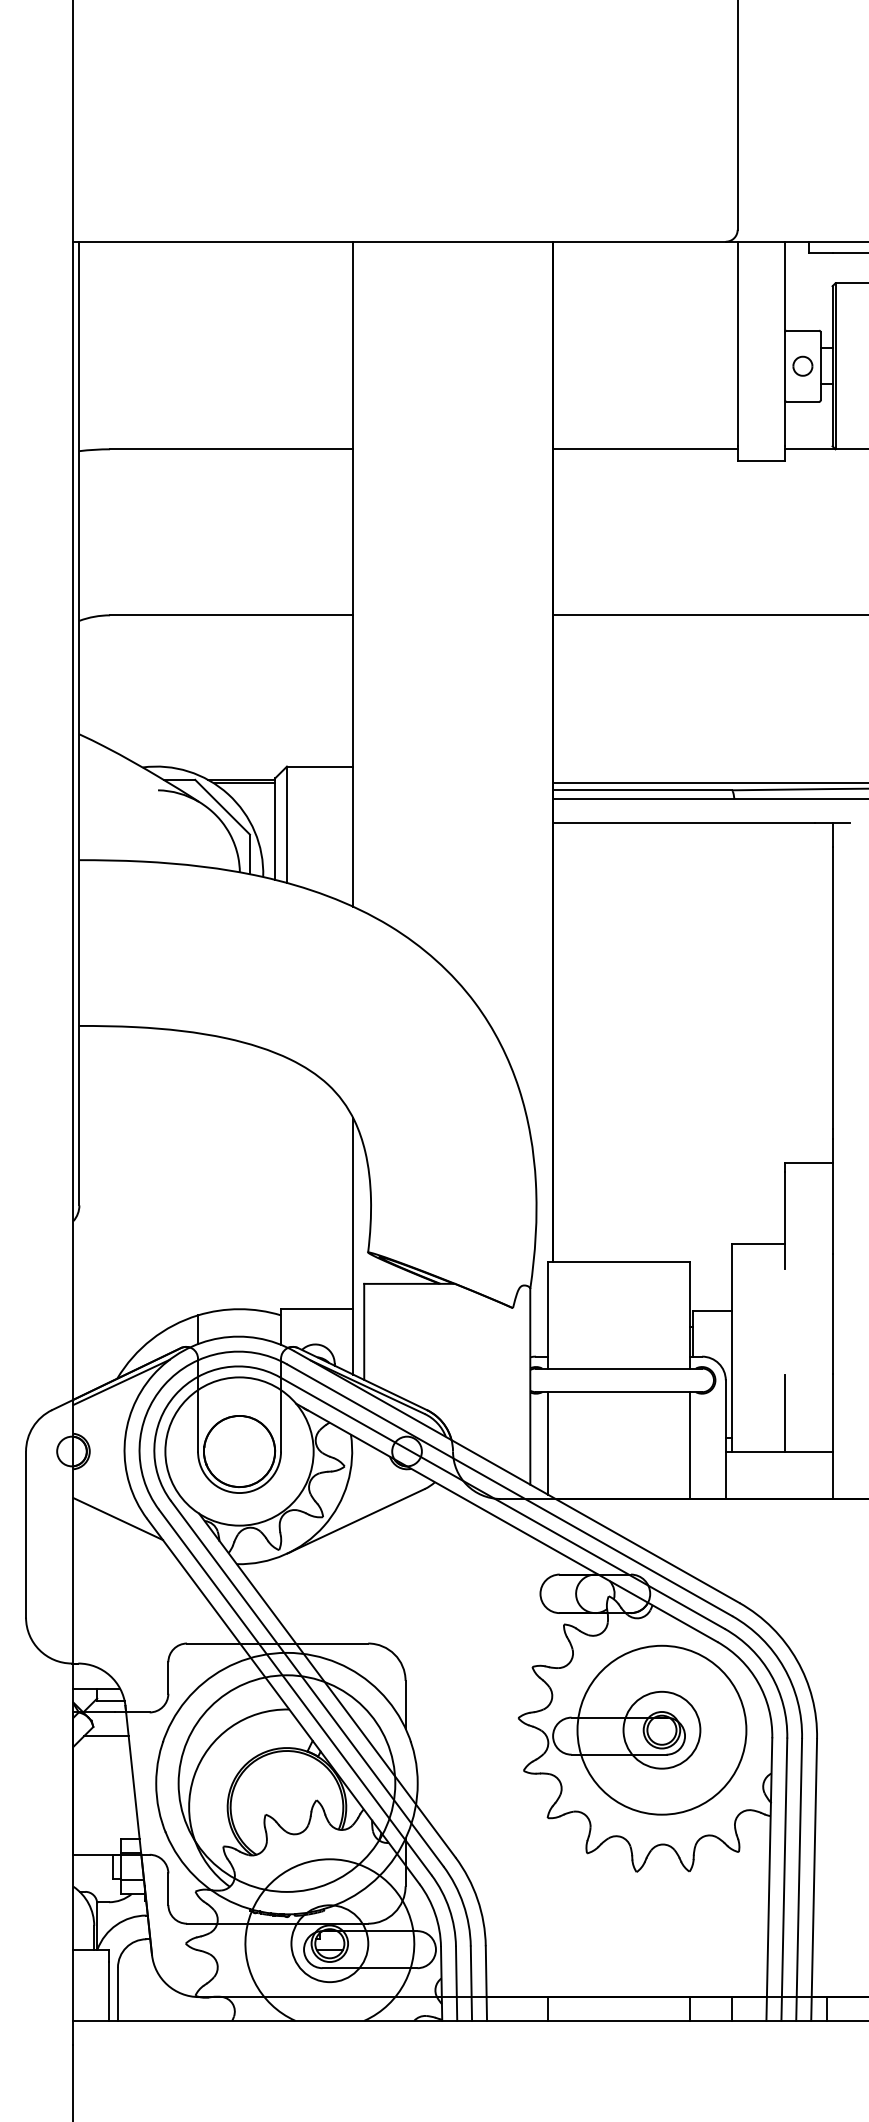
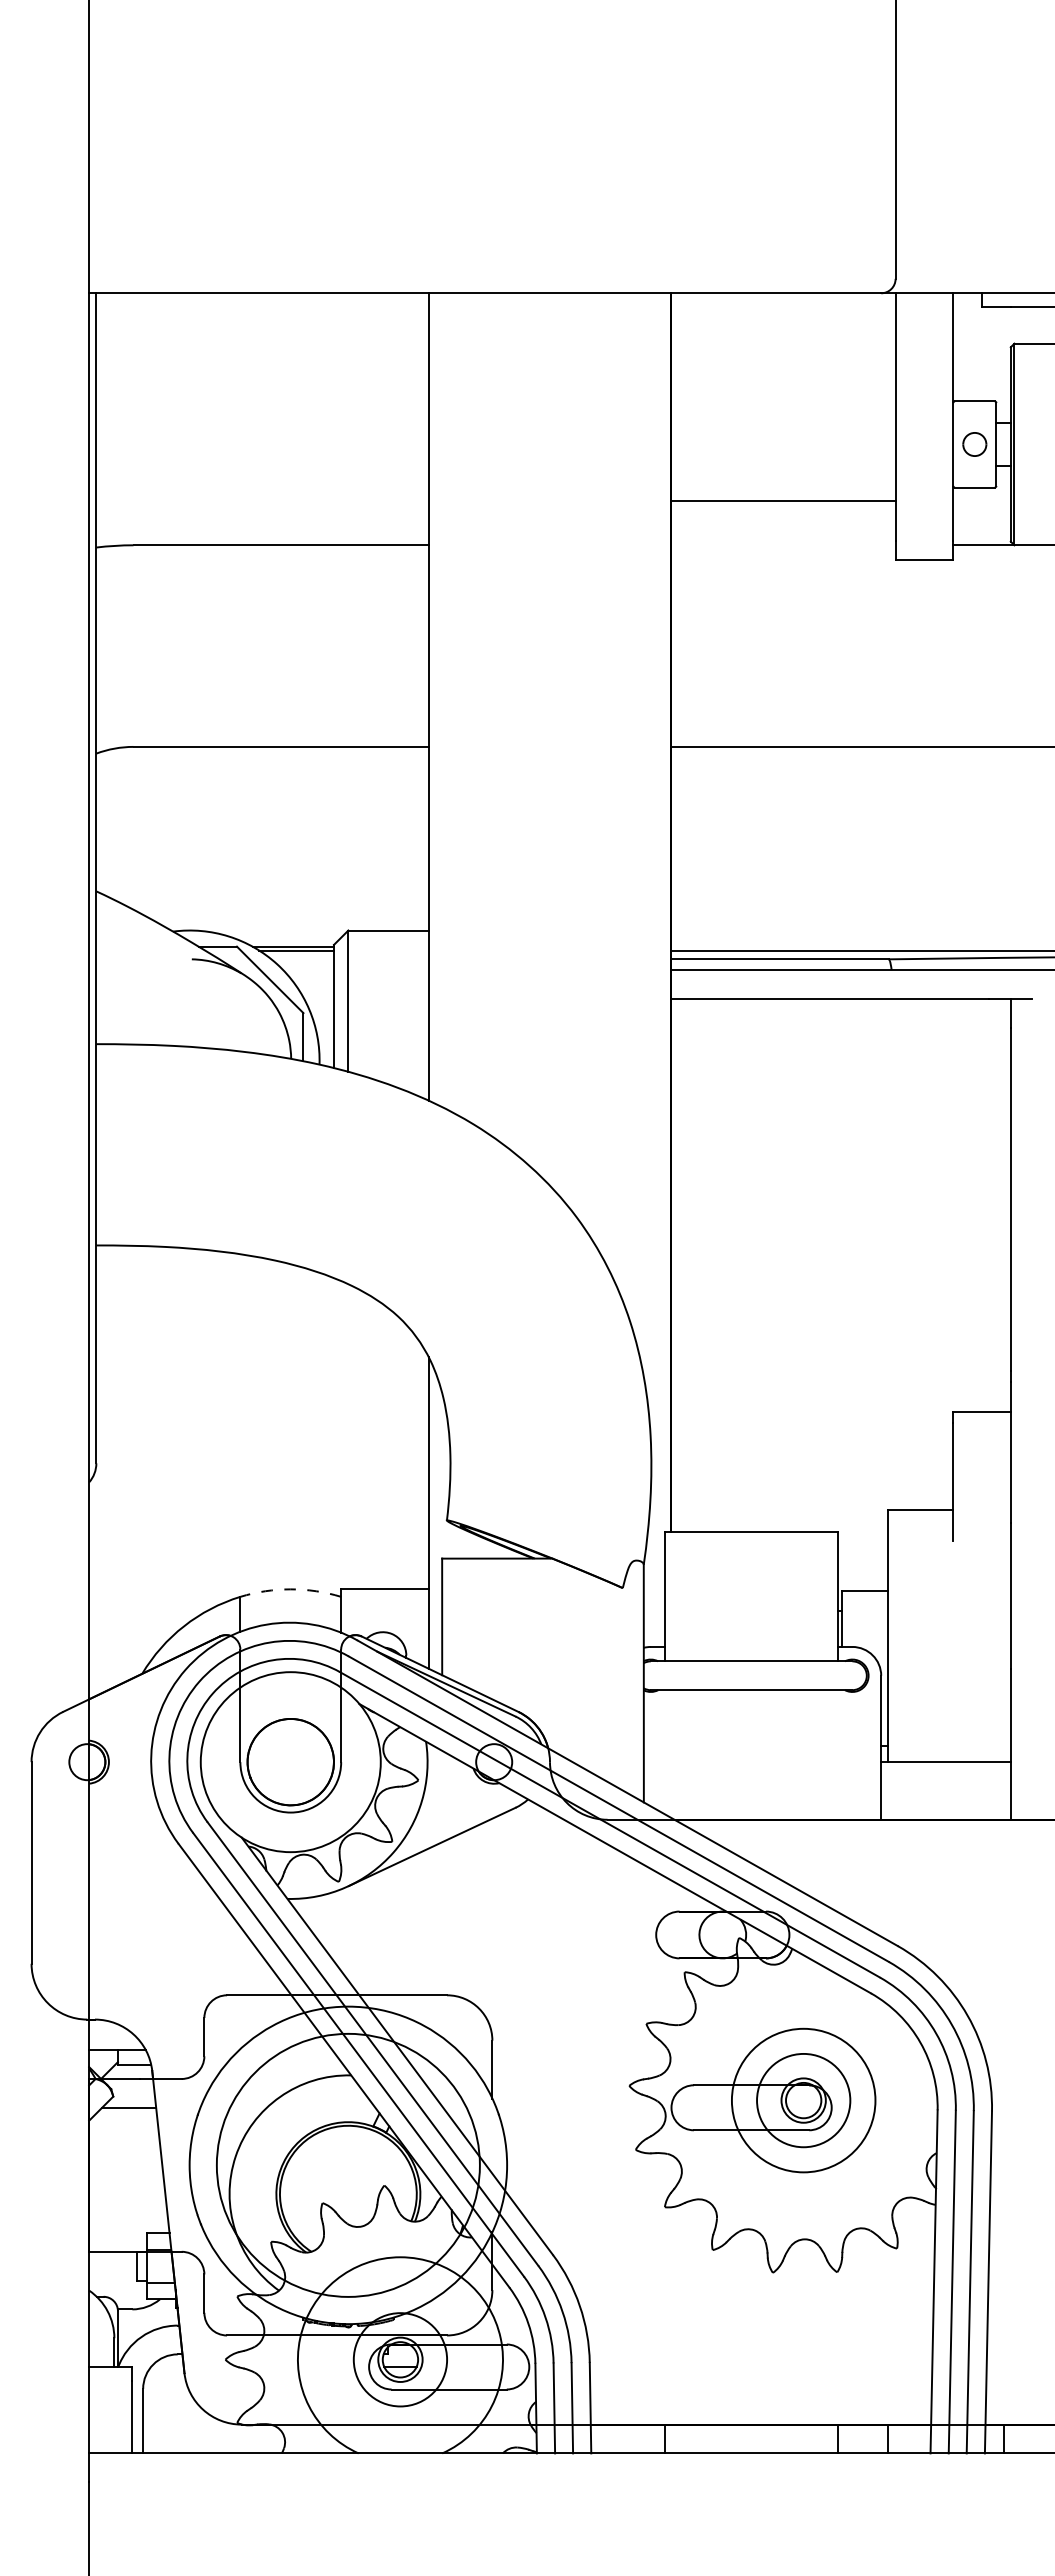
line: (645, 449) -> (783, 501), moved
arc: (239, 1309) -> (290, 1589), solid -> dashed
line: (121, 1381) -> (147, 1677), removed
line: (785, 1413) -> (953, 1715), removed
line: (548, 1443) -> (665, 1752), removed
line: (690, 1445) -> (838, 1754), removed
line: (118, 1518) -> (143, 1843), removed
circle: (661, 1730) -> (803, 2100), size x0.7

